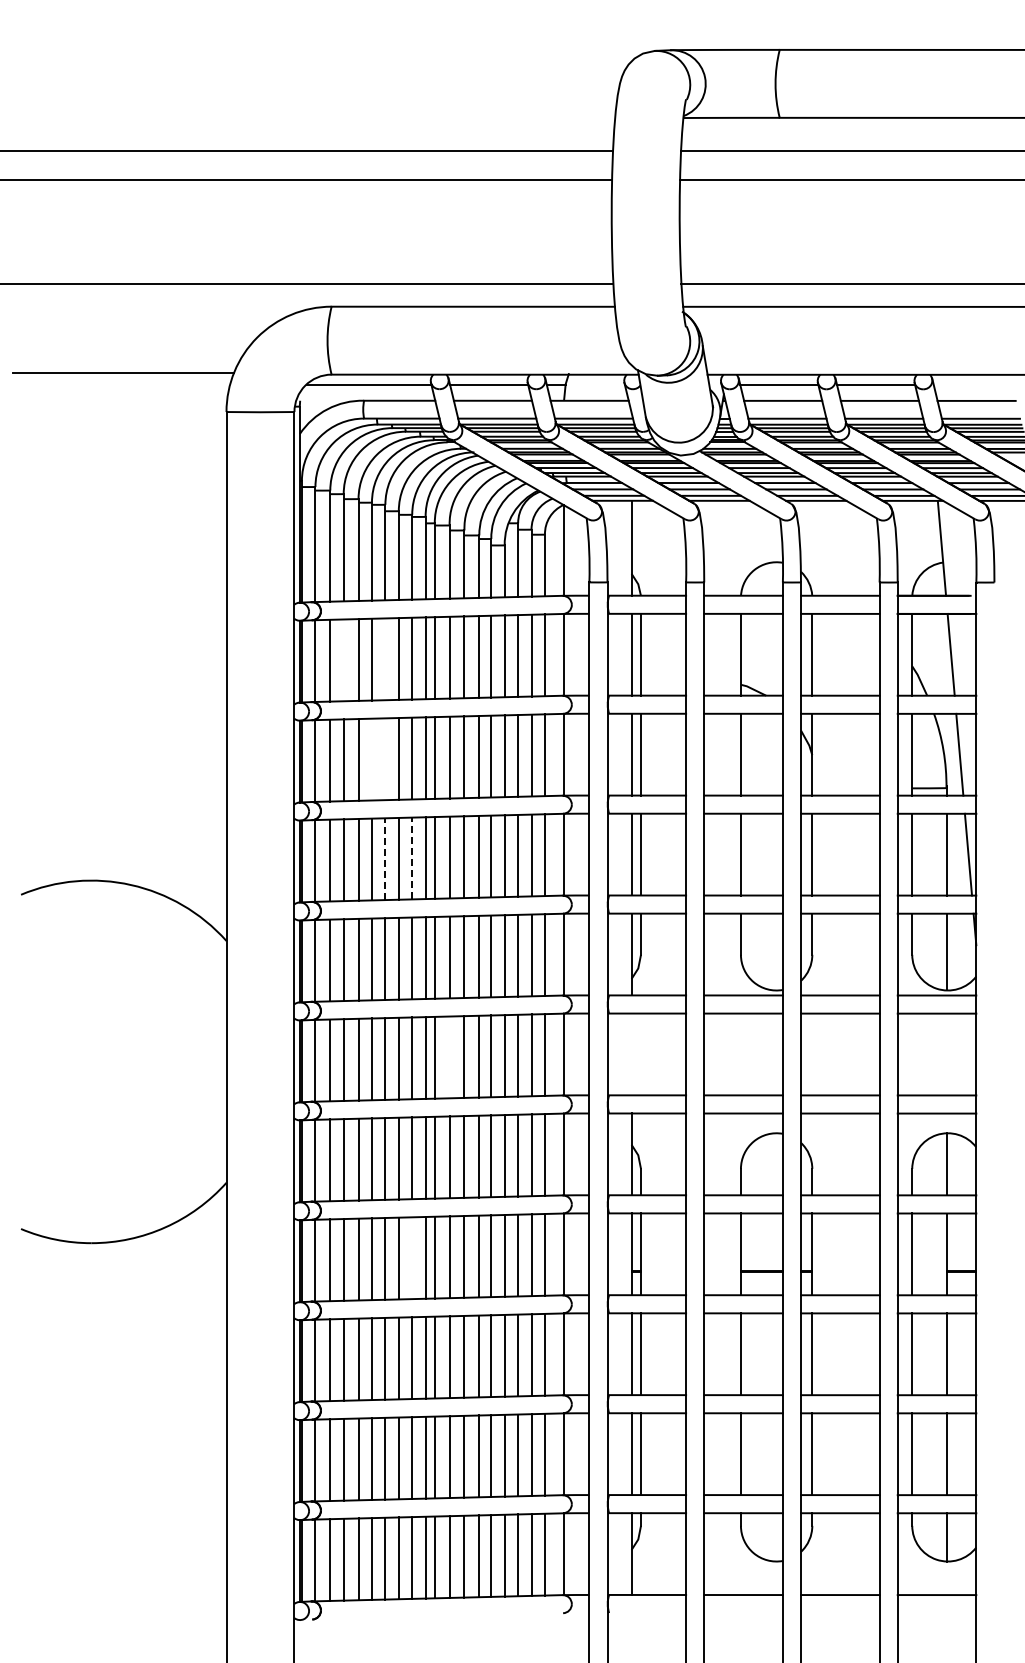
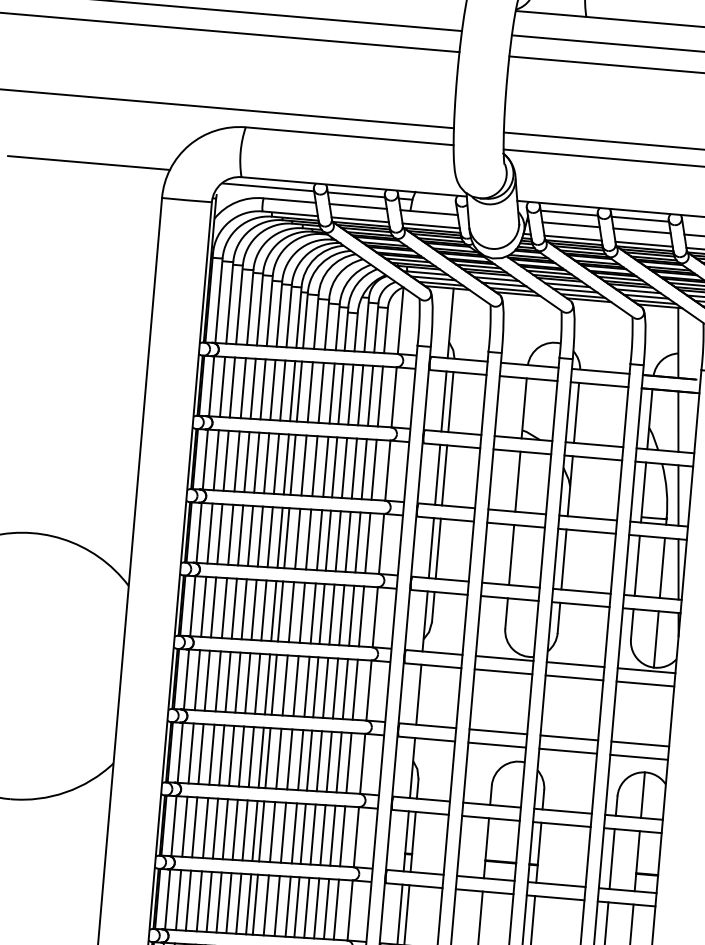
line: (385, 659) -> (263, 389), added
line: (343, 660) -> (232, 387), added
line: (371, 759) -> (246, 462), added
line: (385, 759) -> (256, 462), added
line: (412, 858) -> (270, 537), dashed -> solid
line: (385, 859) -> (250, 536), dashed -> solid
line: (631, 1054) -> (418, 694), added
line: (449, 1057) -> (285, 685), added
line: (412, 1258) -> (245, 830), added

